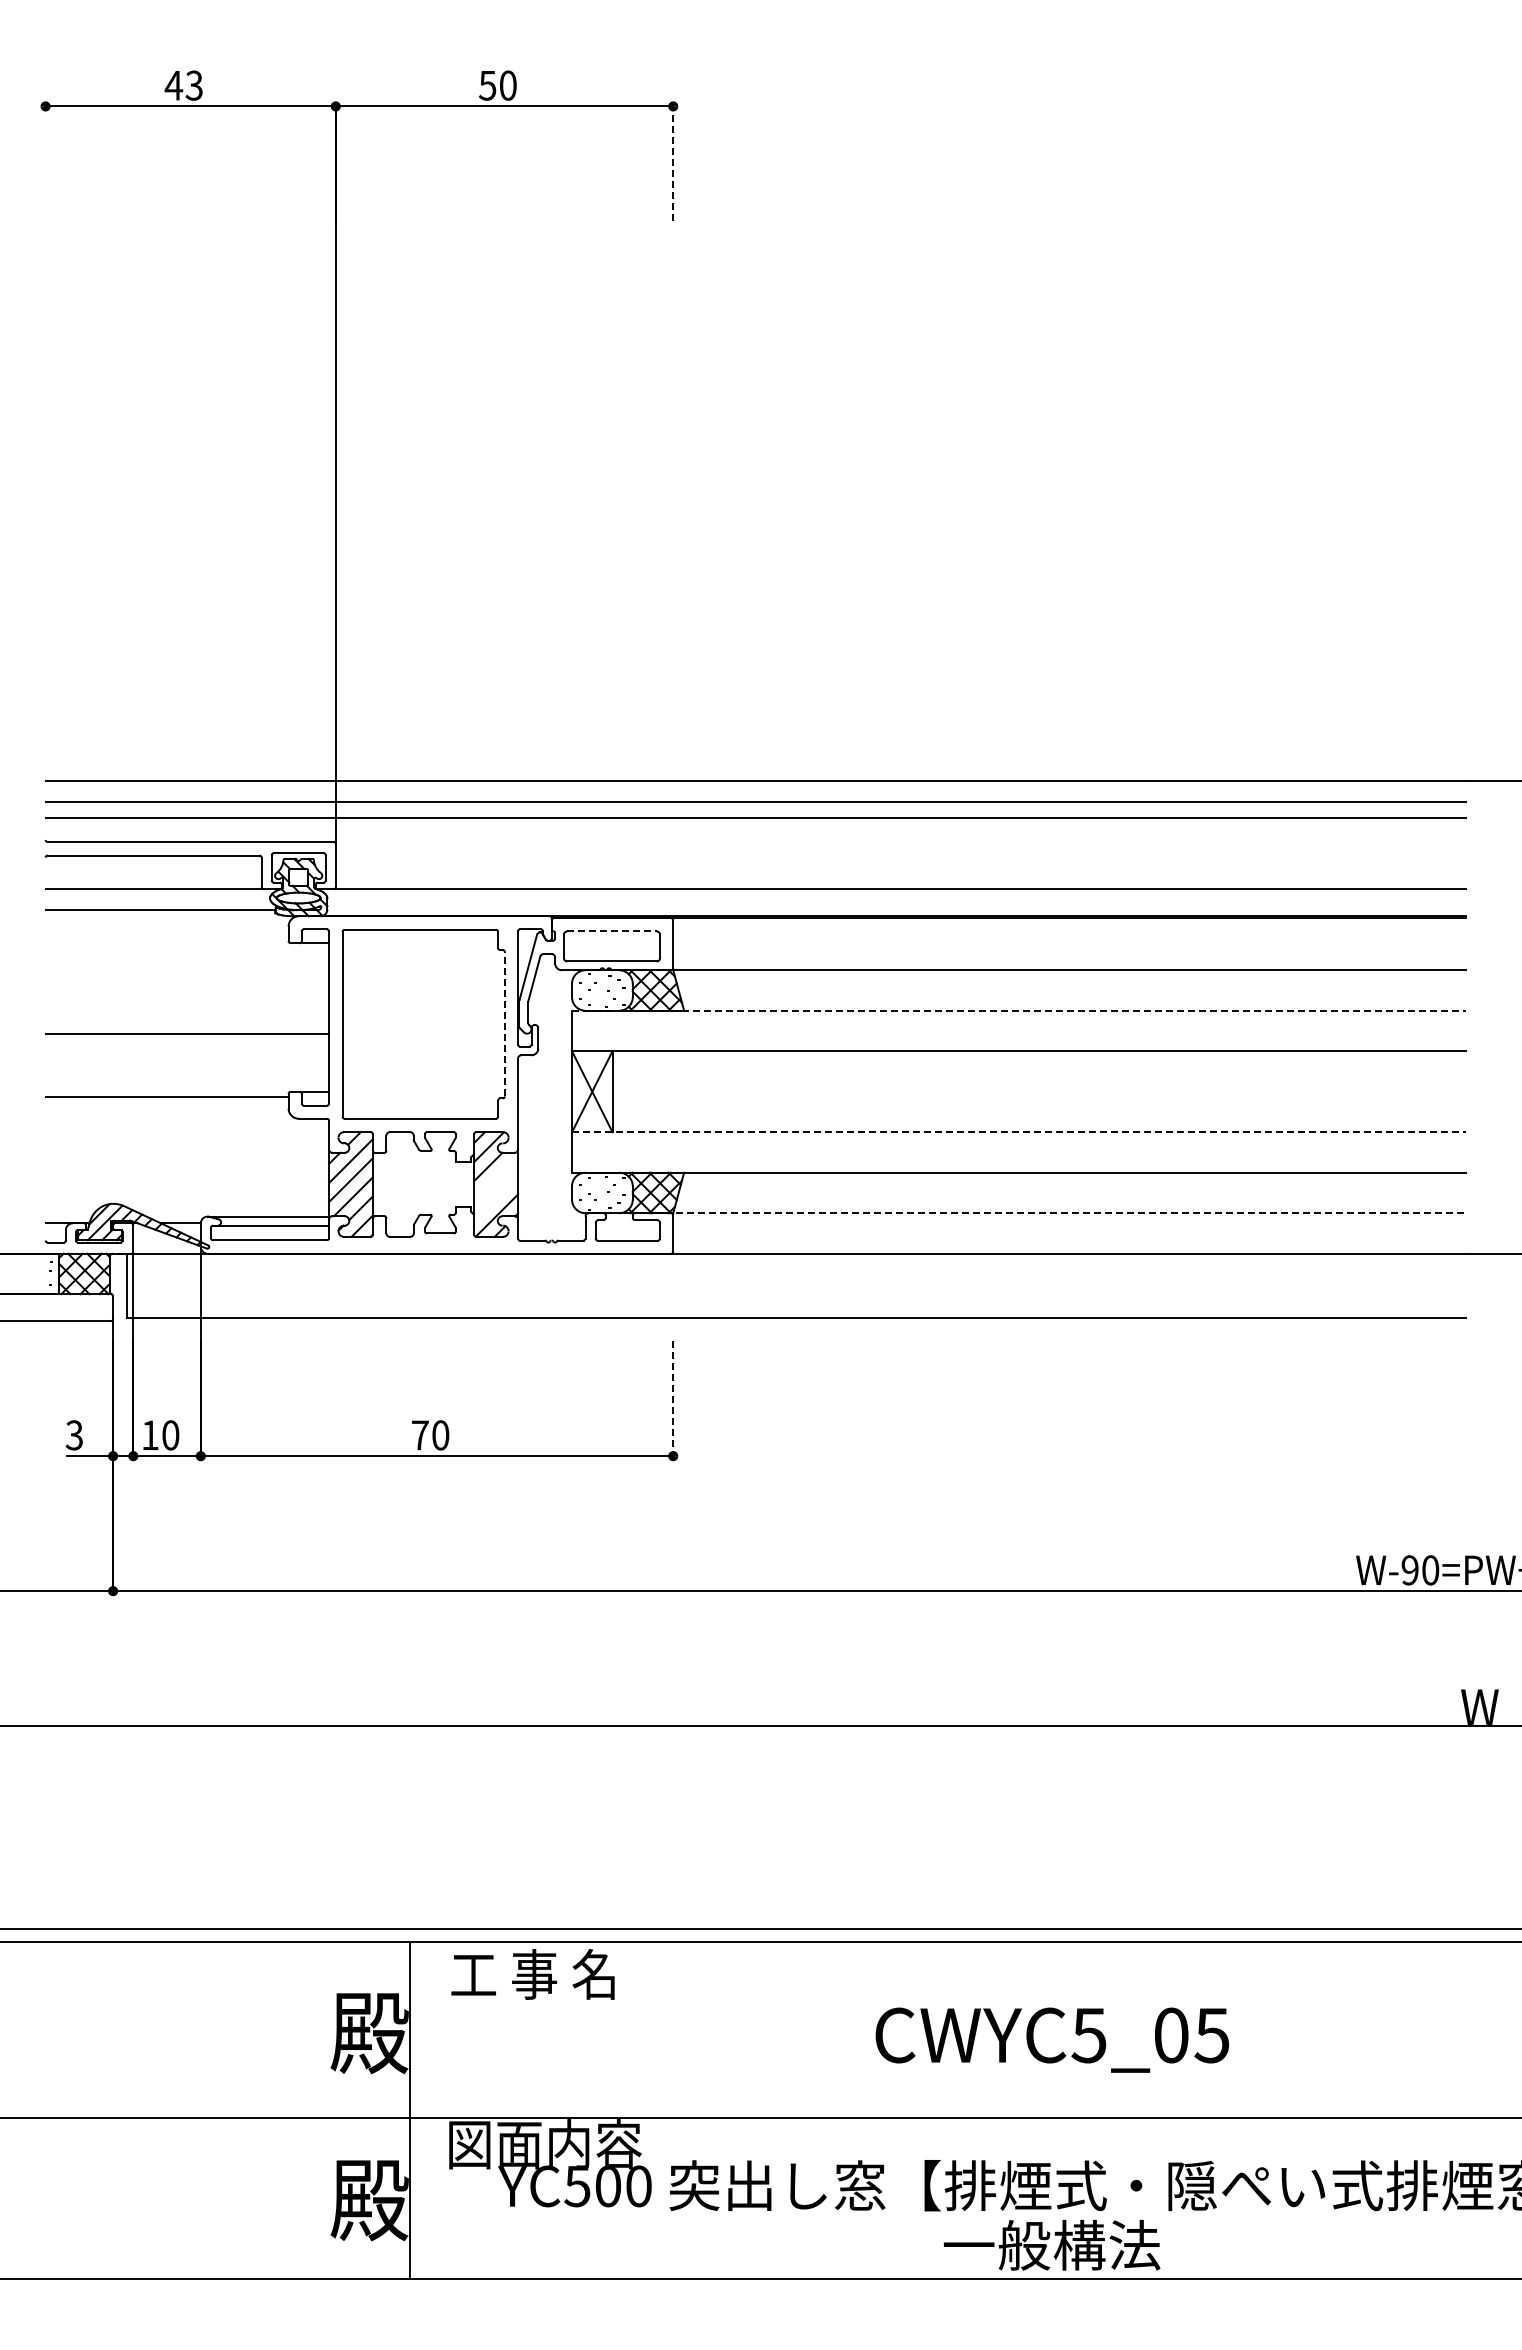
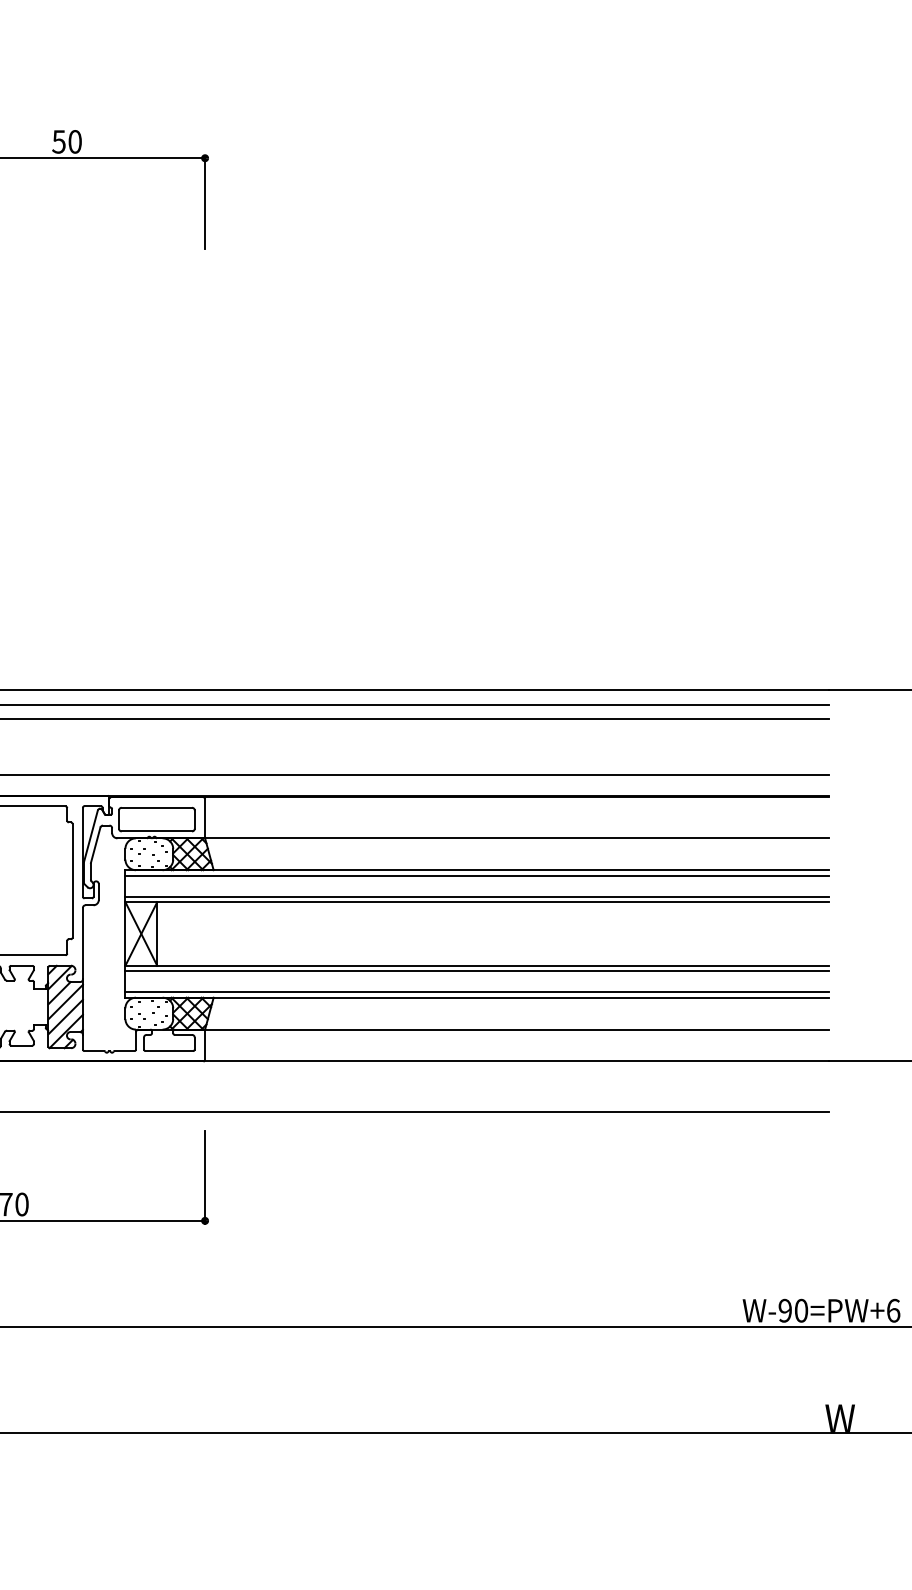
line: (673, 161) -> (205, 201), dashed -> solid
line: (612, 931) -> (157, 807), dashed -> solid
line: (1018, 1010) -> (476, 870), dashed -> solid
line: (1018, 1017) -> (476, 875), added
line: (504, 1023) -> (72, 880), dashed -> solid
line: (1019, 1044) -> (477, 896), added
line: (1019, 1132) -> (477, 966), dashed -> solid
line: (1019, 1138) -> (477, 970), added
line: (1019, 1165) -> (477, 992), added
line: (496, 1178) -> (65, 1002), added
line: (496, 1197) -> (65, 1017), added
line: (1060, 1213) -> (509, 1029), dashed -> solid
line: (673, 1400) -> (205, 1177), dashed -> solid

